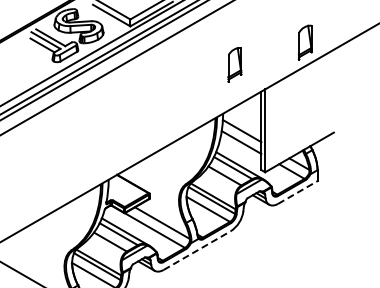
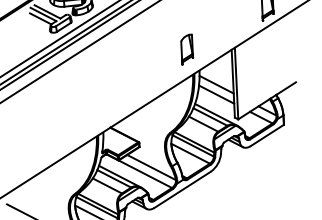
part: (234, 64) -> (186, 49), moved
line: (297, 192) -> (266, 135), dashed -> solid
line: (197, 250) -> (182, 189), dashed -> solid

